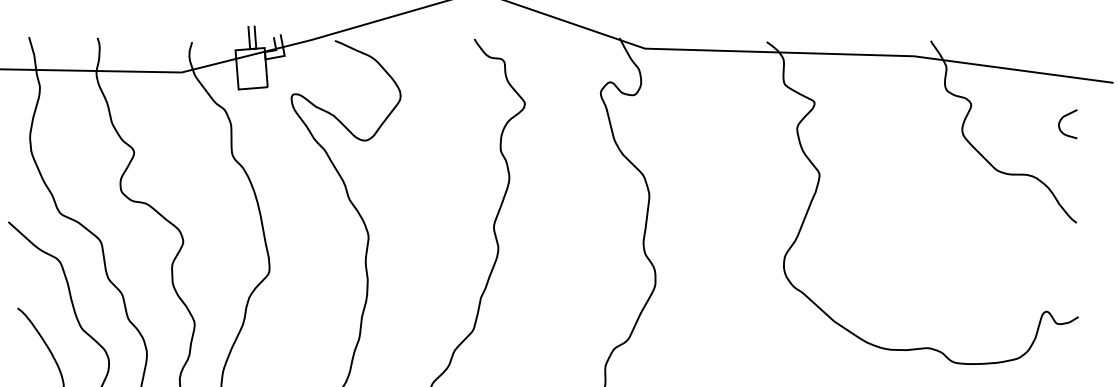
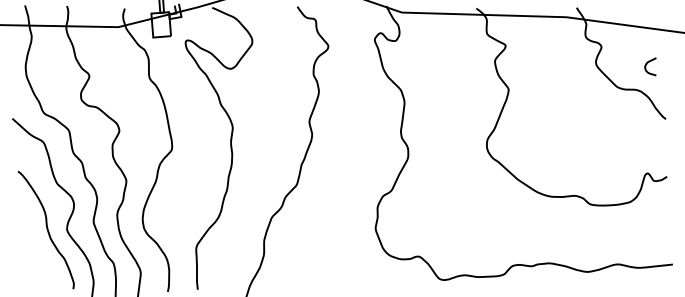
curve: (1064, 118) -> (648, 63), moved

